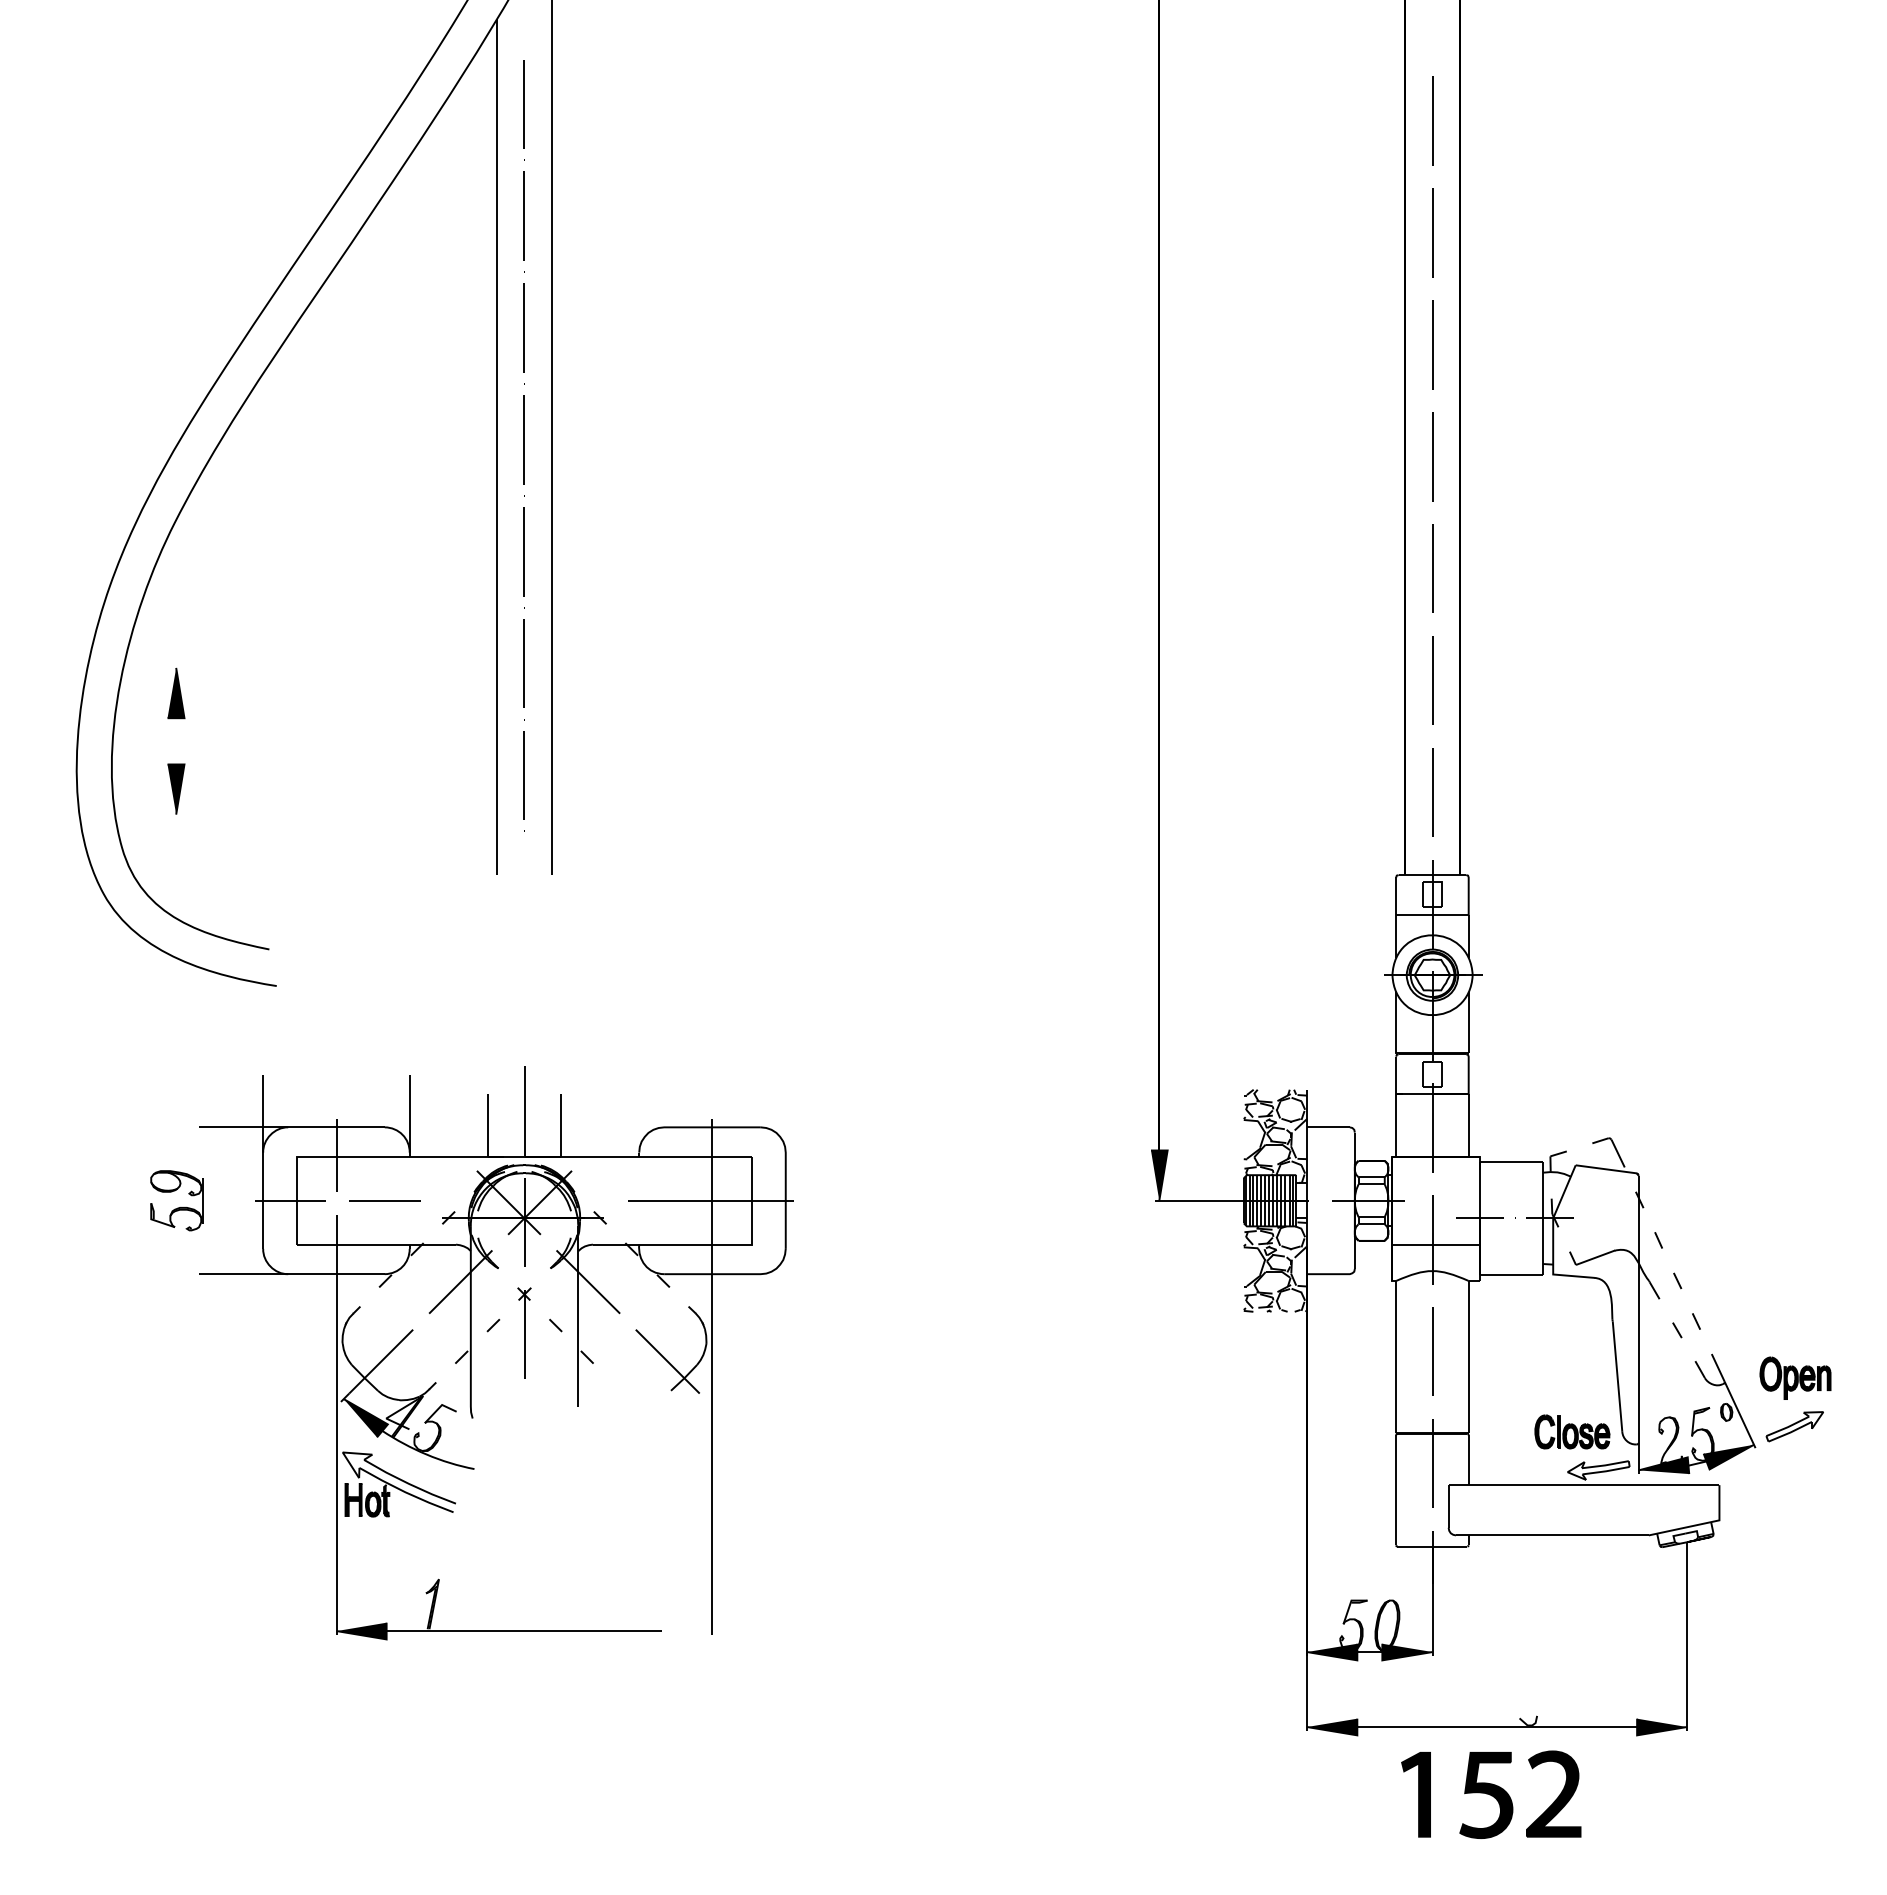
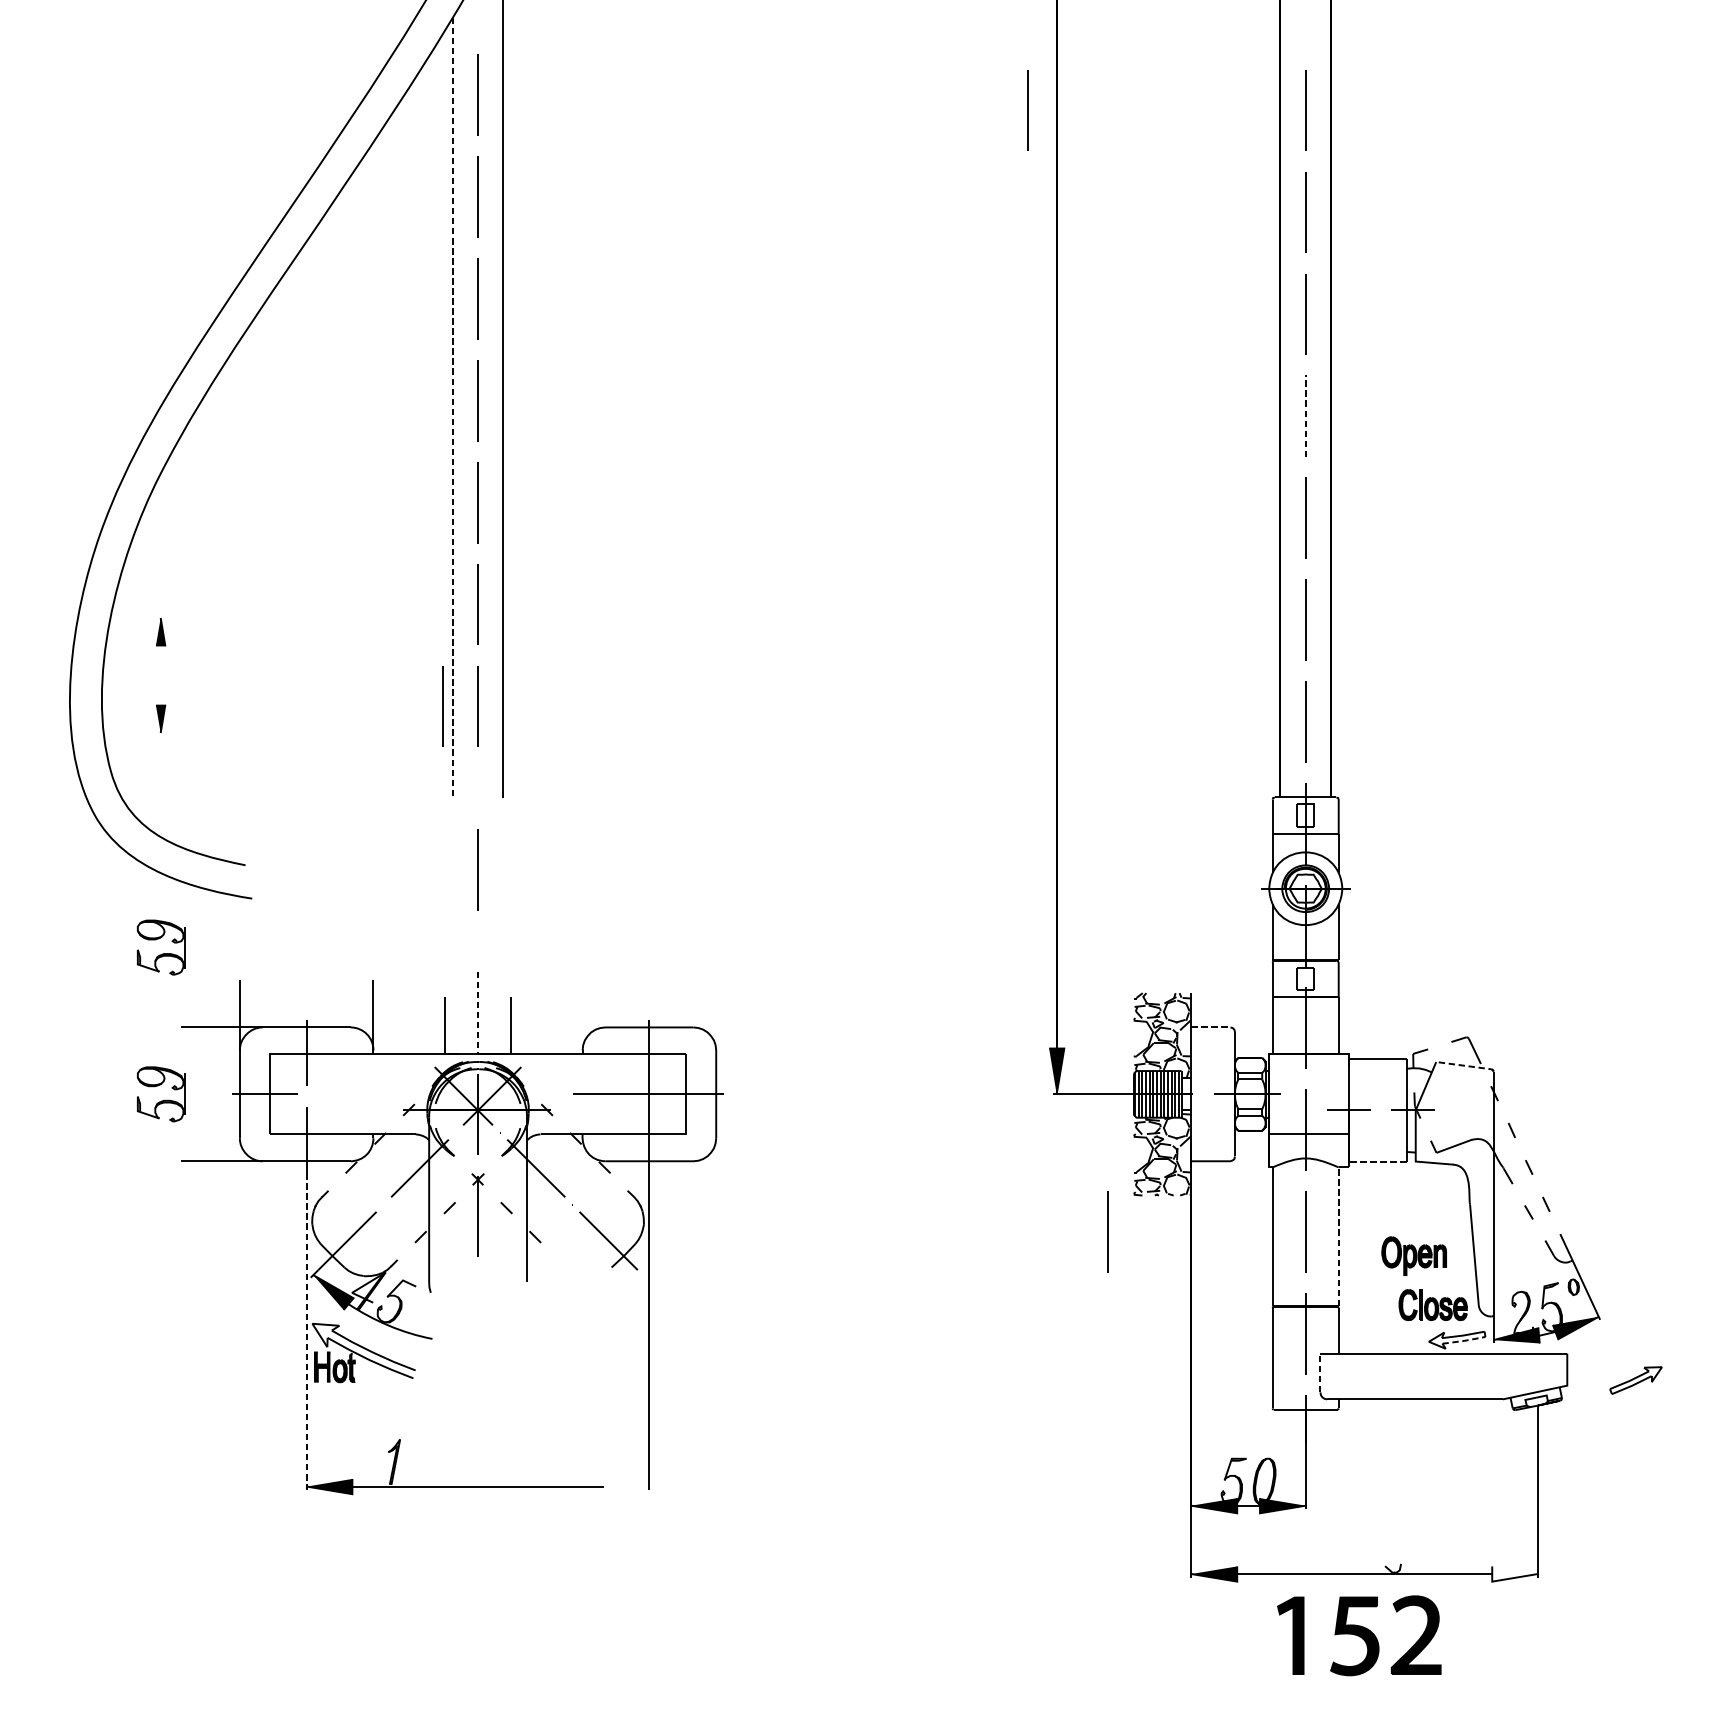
line: (1127, 120) -> (1027, 109), added
line: (497, 447) -> (453, 407), solid -> dashed
line: (1432, 456) -> (1305, 415), solid -> dashed
part: (176, 693) -> (160, 631), size x0.6
line: (485, 775) -> (442, 706), added
part: (176, 788) -> (160, 718), size x0.6
line: (523, 954) -> (477, 869), added
part: (177, 1046) -> (161, 953), added
line: (524, 1111) -> (478, 1012), solid -> dashed
line: (1328, 1127) -> (1210, 1027), solid -> dashed
line: (1609, 1169) -> (1467, 1065), solid -> dashed
line: (384, 1200) -> (350, 1094), removed
line: (1511, 1274) -> (1377, 1161), solid -> dashed
line: (1215, 1351) -> (1107, 1231), added
line: (1468, 1356) -> (1338, 1236), solid -> dashed
part: (1795, 1377) -> (1414, 1255), moved
part: (1794, 1426) -> (1635, 1380), moved
line: (336, 1461) -> (306, 1332), solid -> dashed
line: (1606, 1471) -> (1464, 1341), solid -> dashed
line: (1448, 1505) -> (1320, 1372), solid -> dashed
fill: (1662, 1726) -> (1515, 1573), removed

